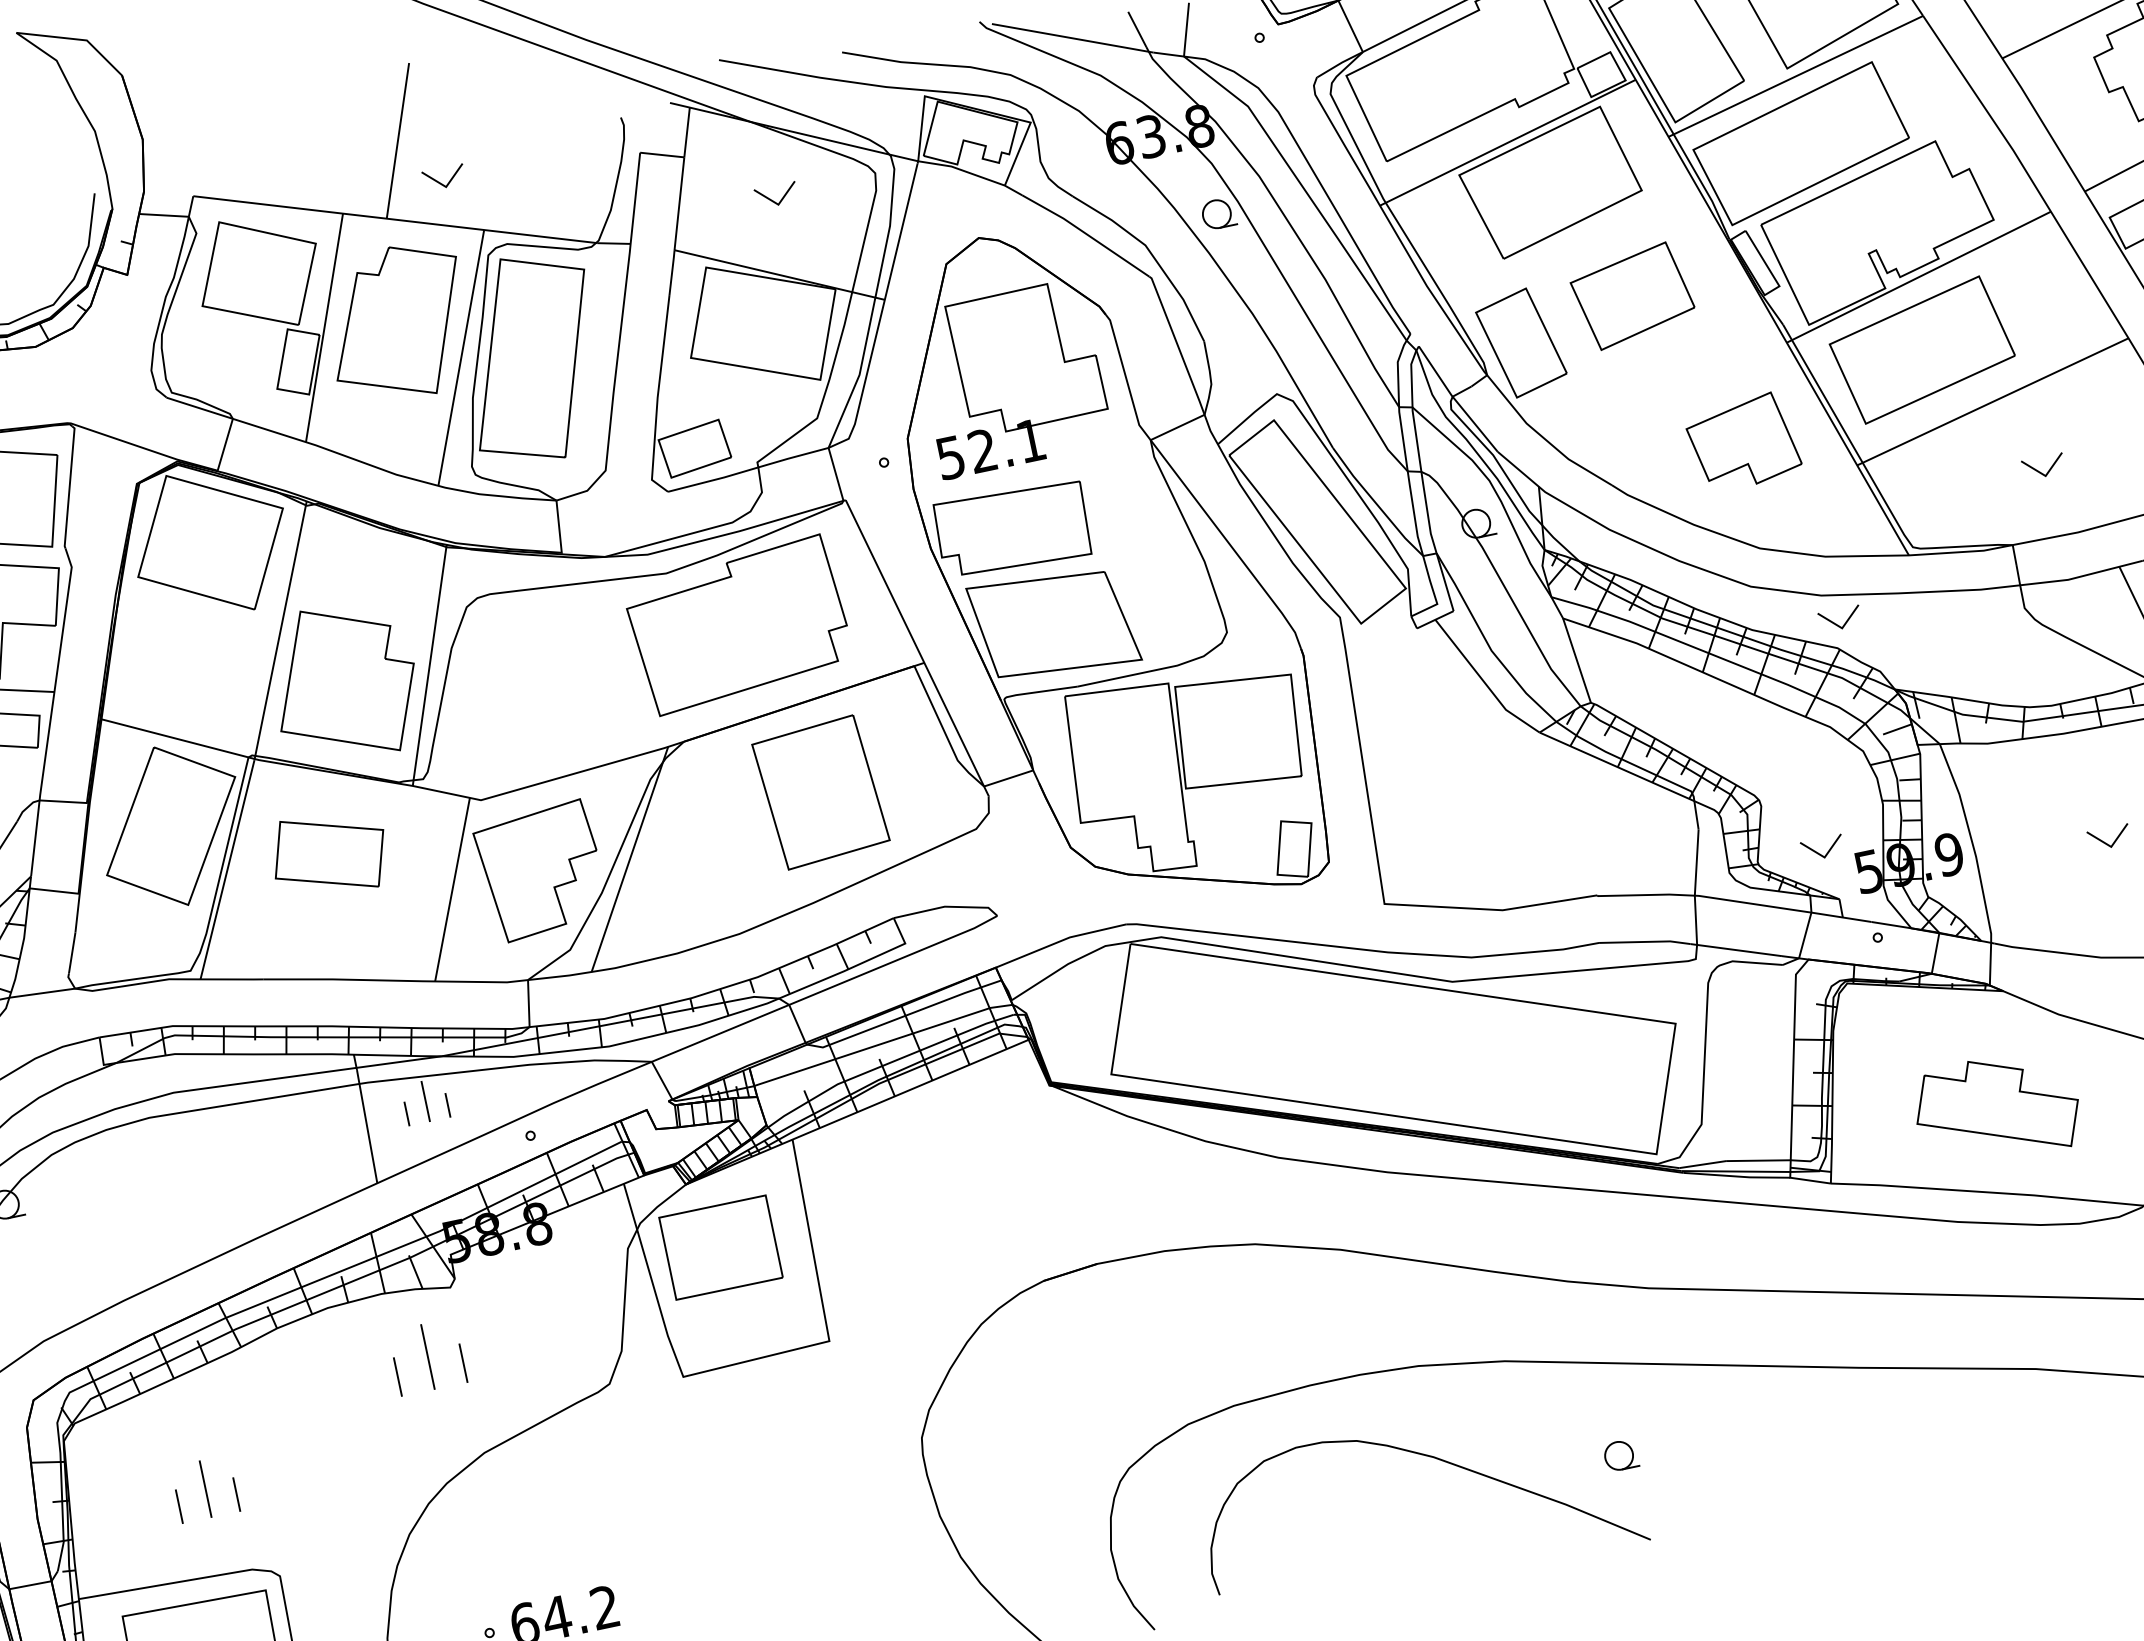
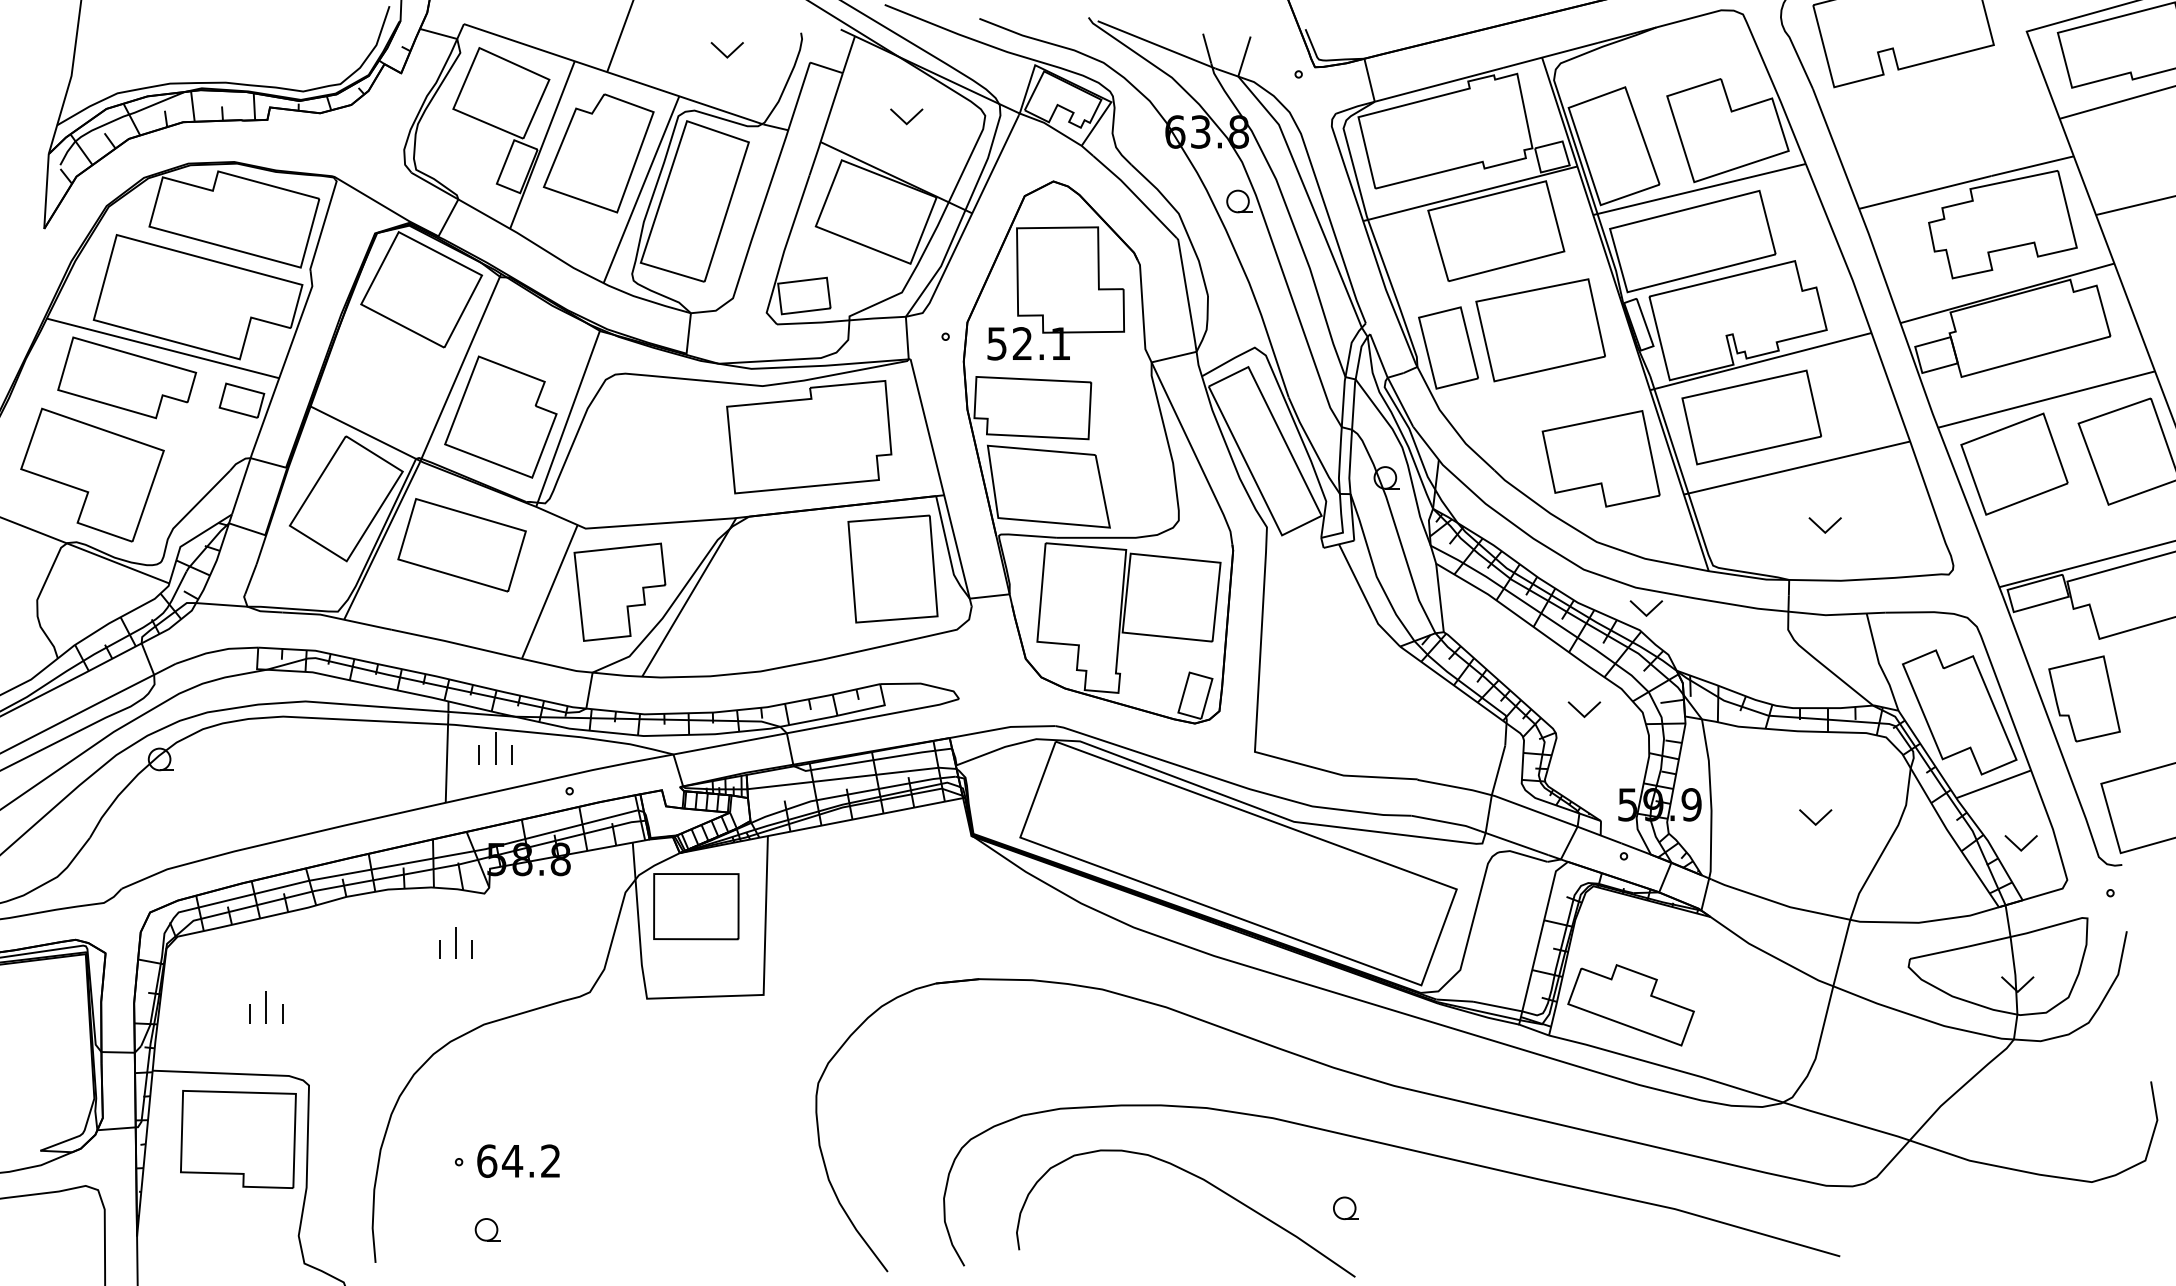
part: (443, 178) -> (726, 50), moved
part: (1632, 296) -> (1540, 330), size x1.43
part: (1742, 442) -> (1600, 458), size x1.43
part: (820, 791) -> (892, 568), moved
part: (1822, 848) -> (1584, 709), moved
part: (328, 854) -> (461, 545), size x1.43
part: (1996, 1109) -> (1630, 1005), moved
part: (426, 1356) -> (455, 942), size x0.62
part: (205, 1489) -> (266, 1007), size x0.71

